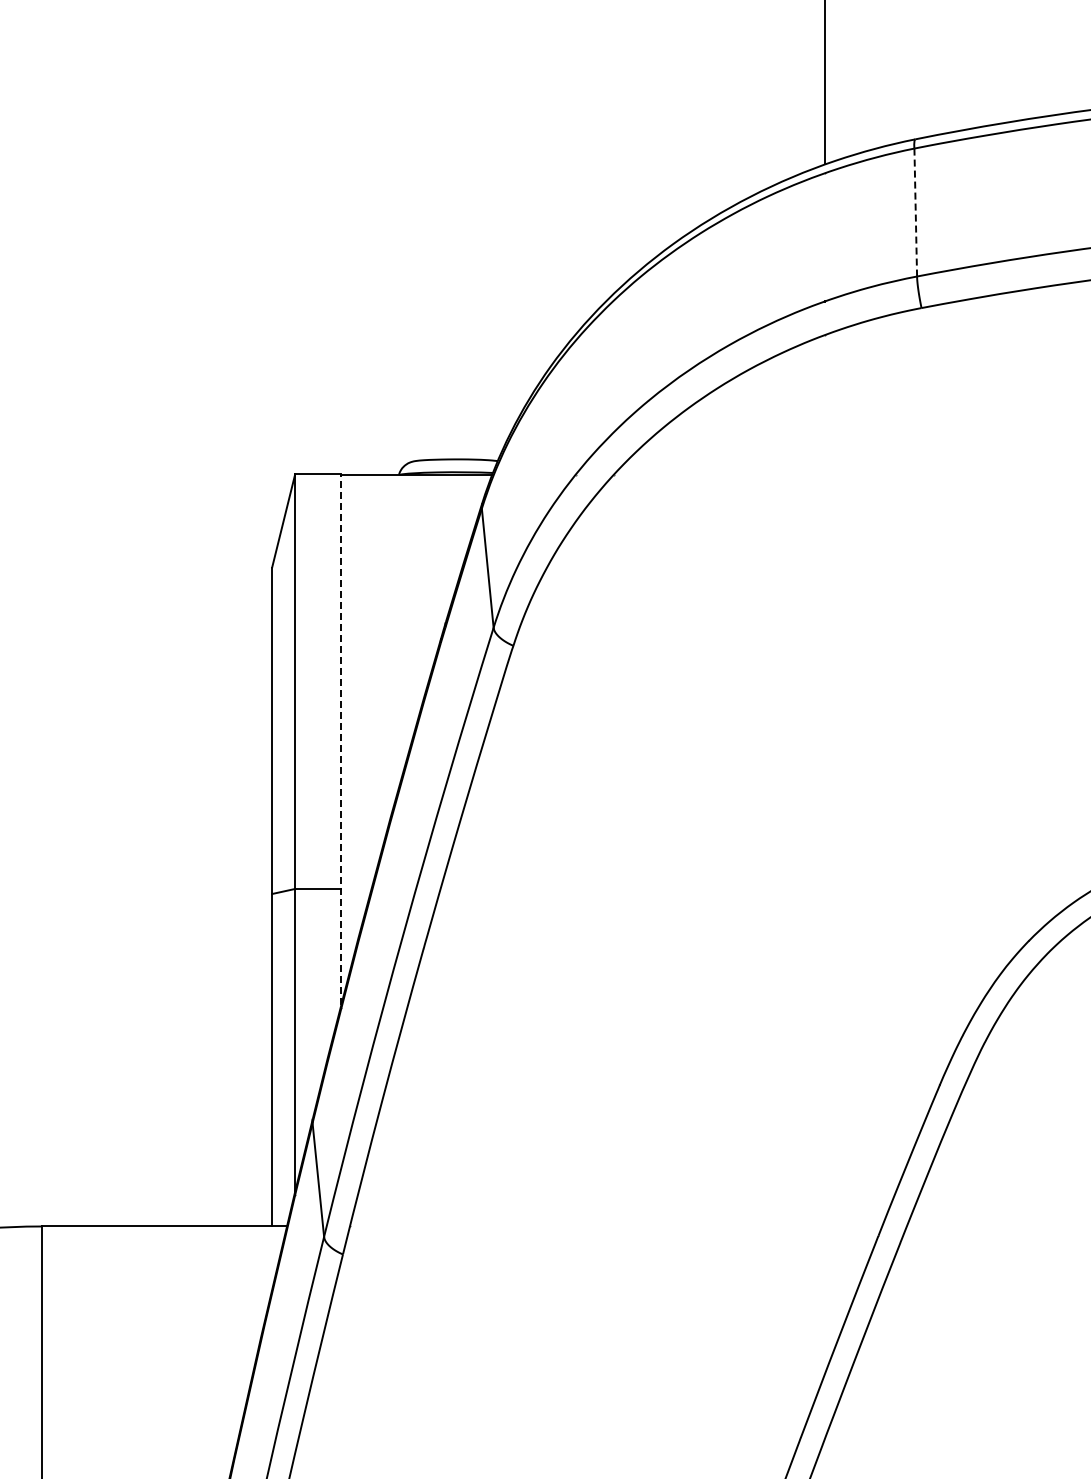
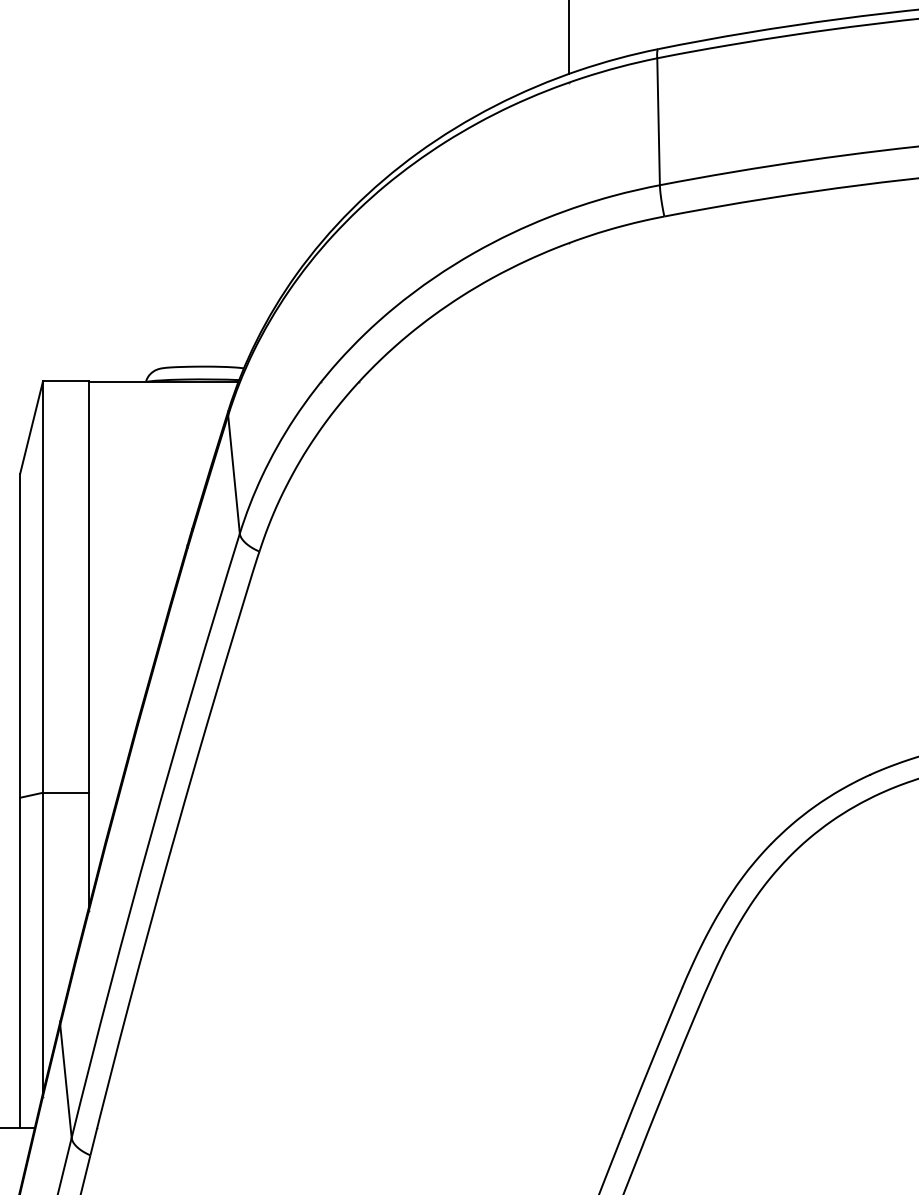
line: (915, 212) -> (658, 121), dashed -> solid
line: (341, 739) -> (88, 644), dashed -> solid

